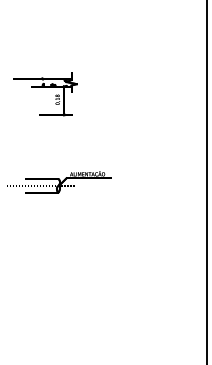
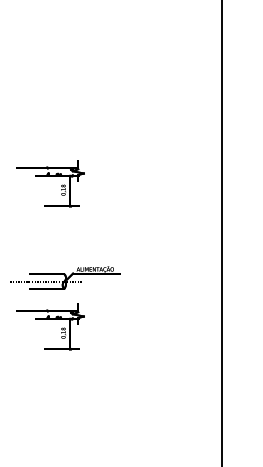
part: (45, 221) -> (50, 319), added

